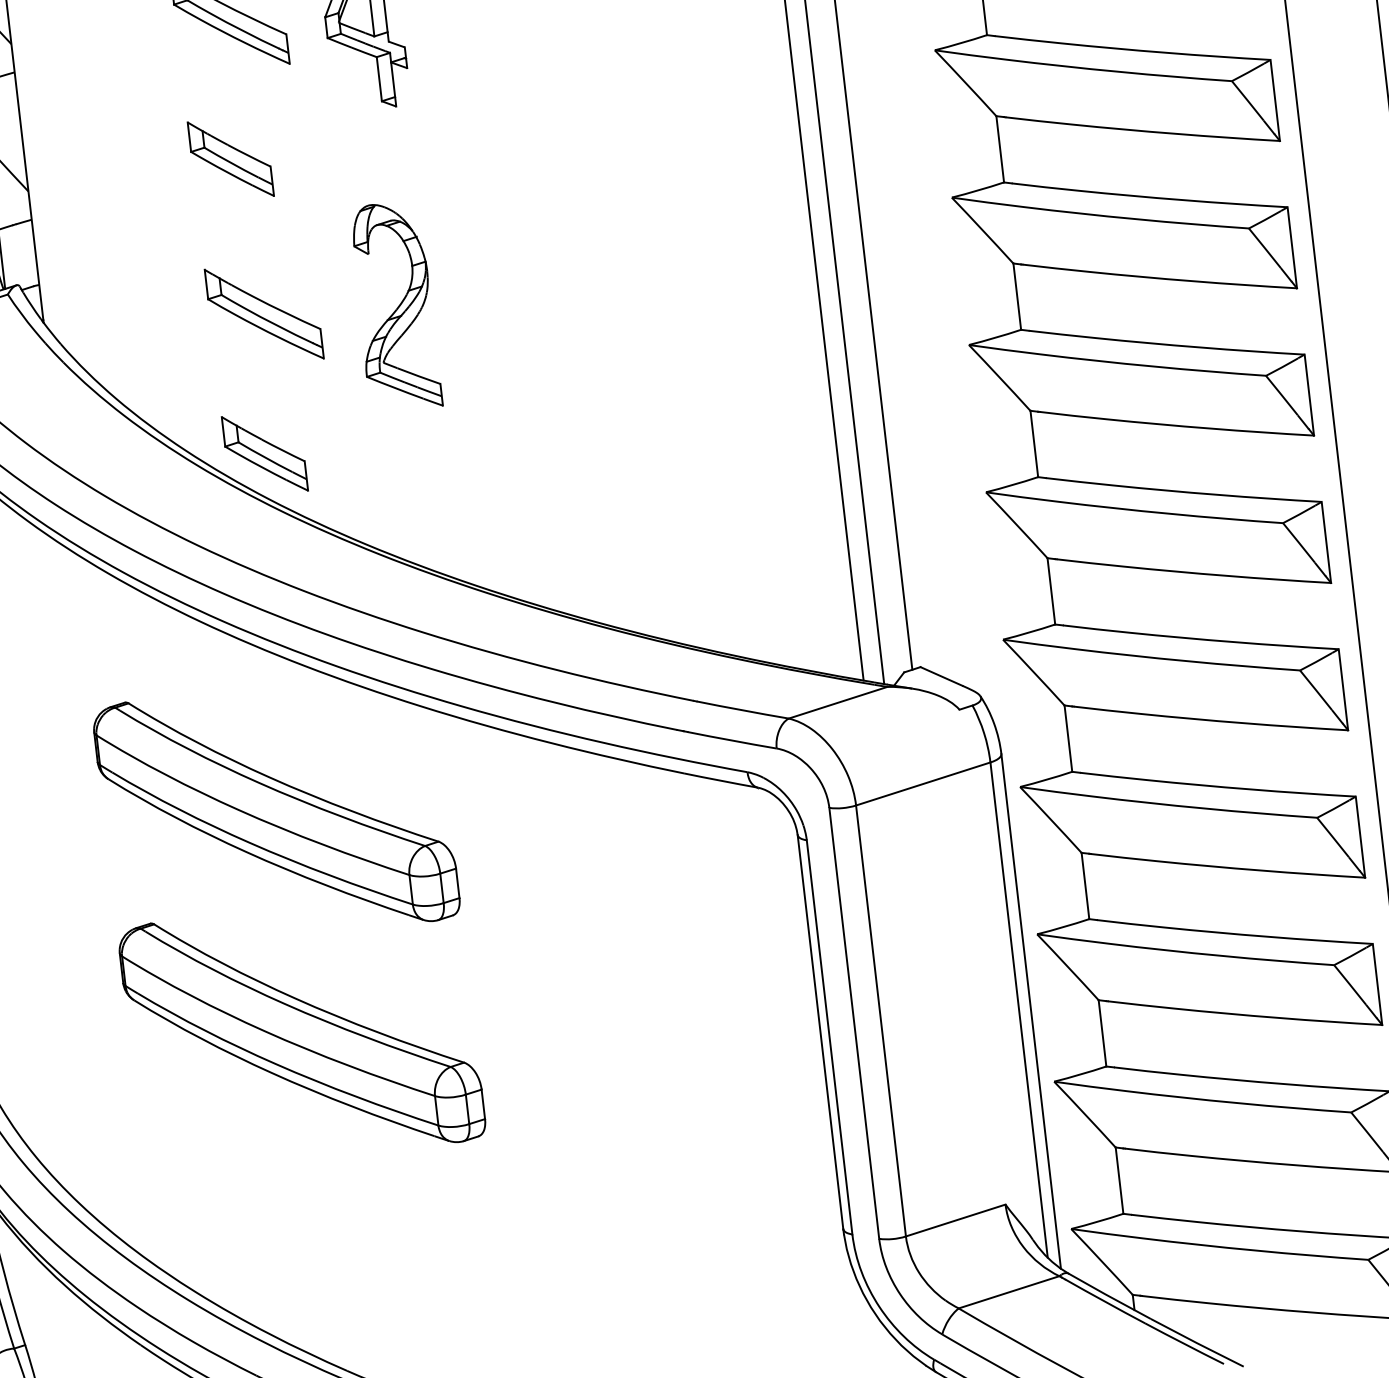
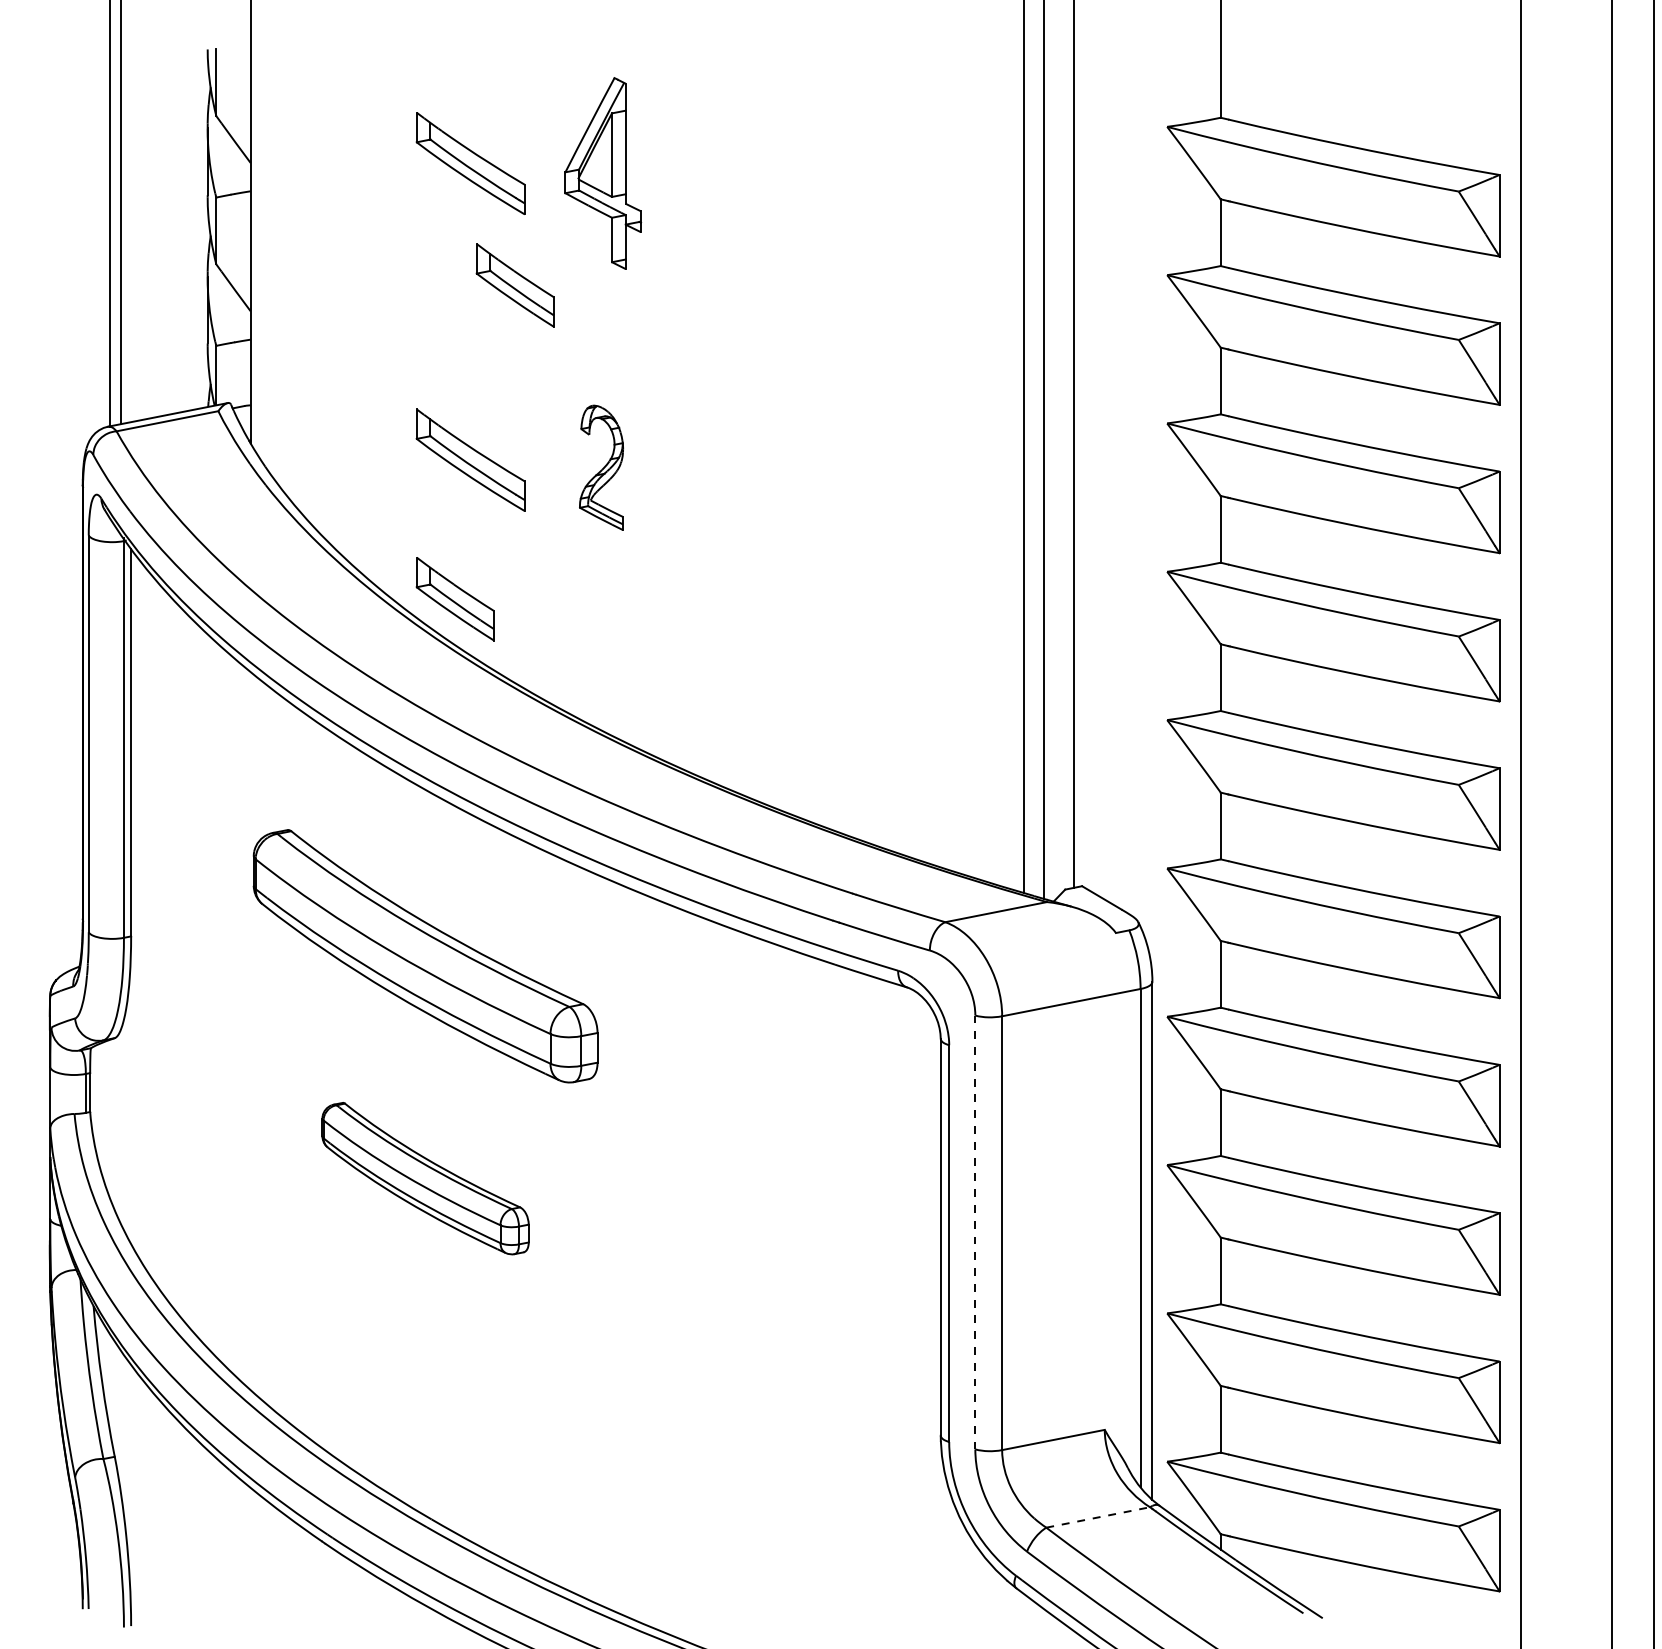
part: (230, 159) -> (514, 285), moved
part: (394, 306) -> (601, 467), size x0.6
line: (854, 1023) -> (975, 1232), solid -> dashed
part: (301, 1032) -> (425, 1178), size x0.6
line: (1009, 1292) -> (1098, 1517), solid -> dashed

